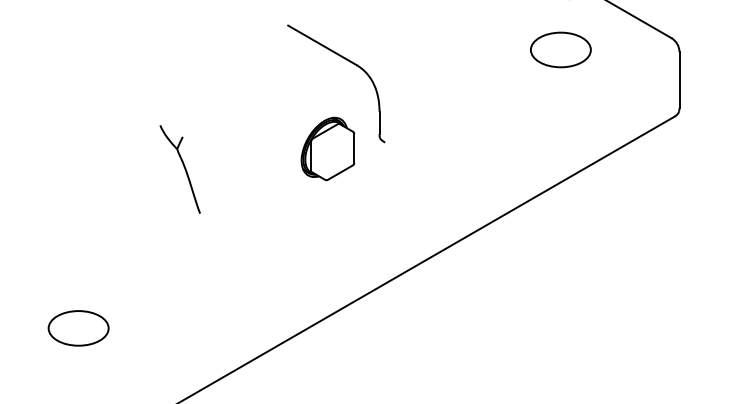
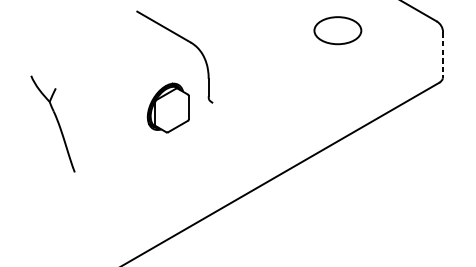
part: (560, 49) -> (337, 30), moved
line: (679, 80) -> (443, 54), solid -> dashed
part: (179, 169) -> (52, 124), size x1.4

